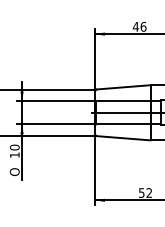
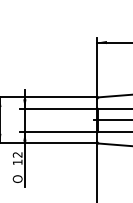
text: (14, 147) -> (17, 154), 10 -> 12

